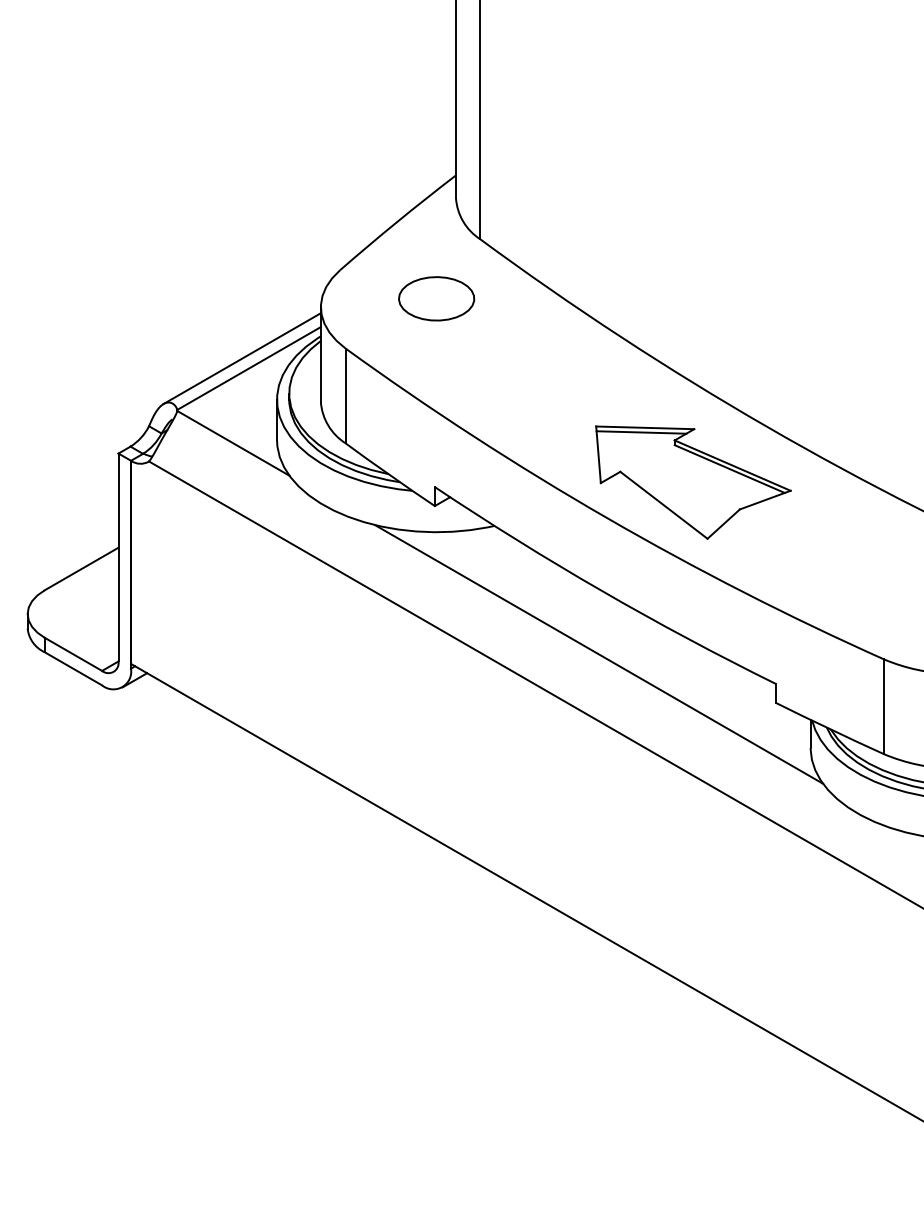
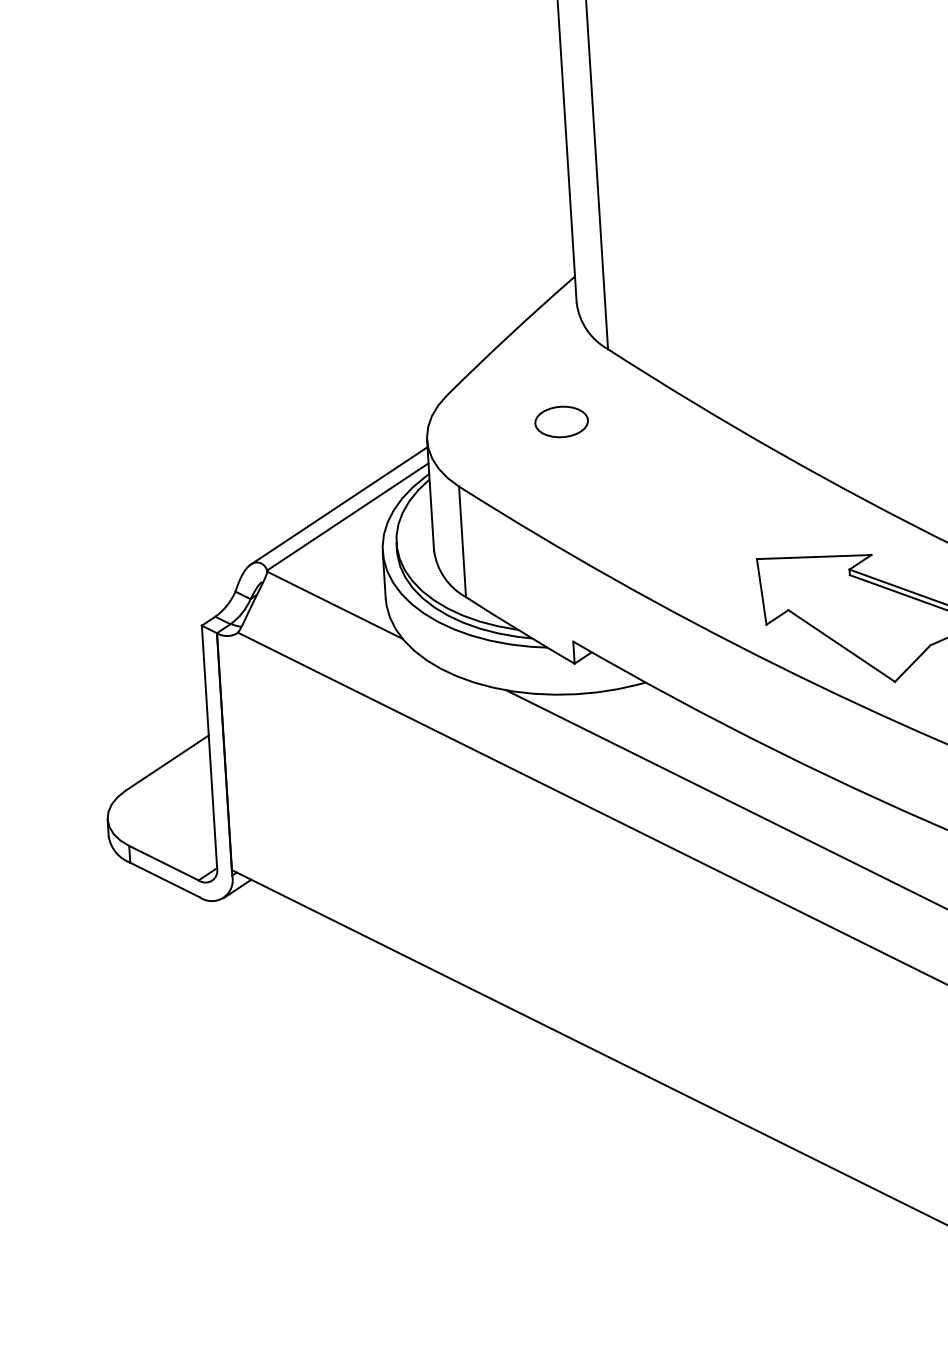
part: (436, 298) -> (561, 421), size x0.6
line: (641, 432) -> (810, 562), removed

